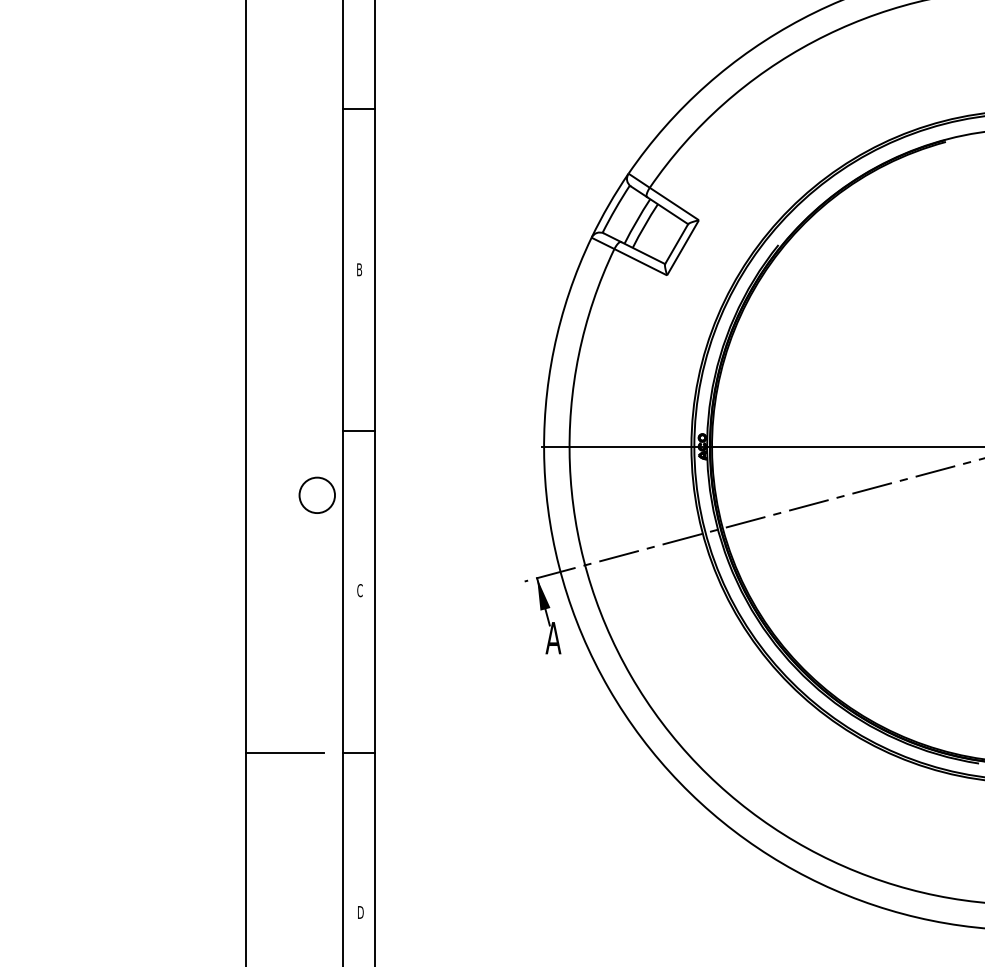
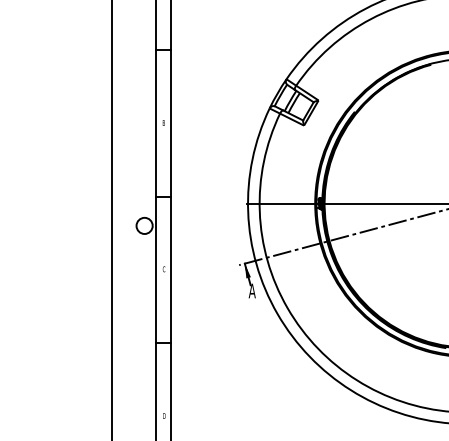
line: (284, 753) -> (129, 343), removed

